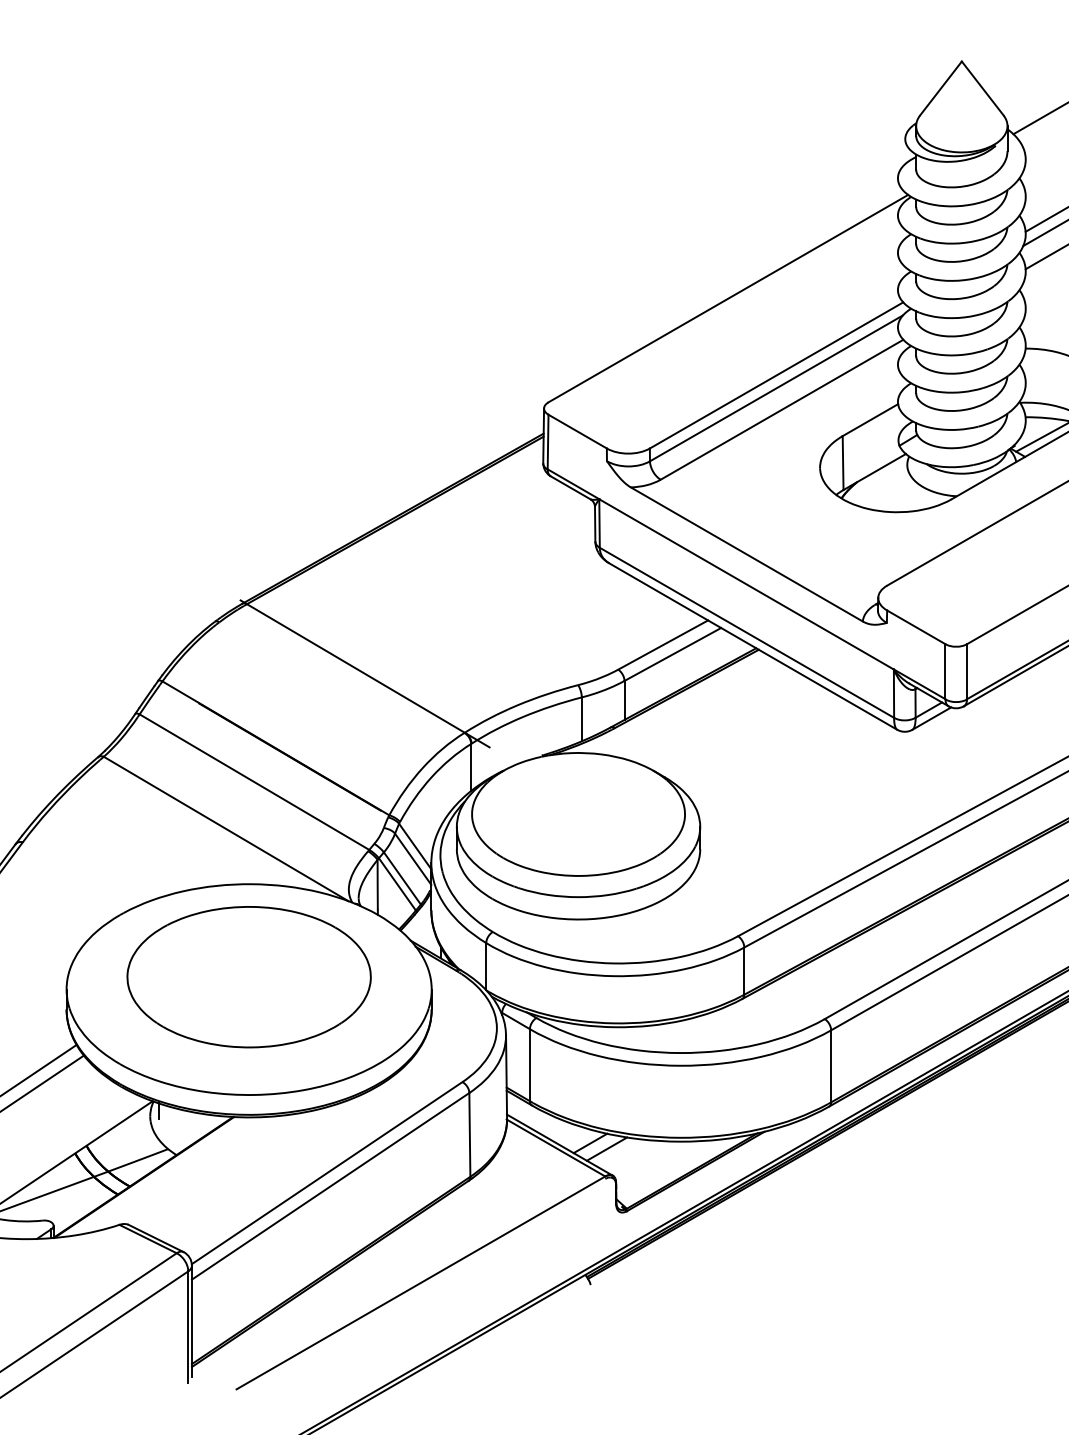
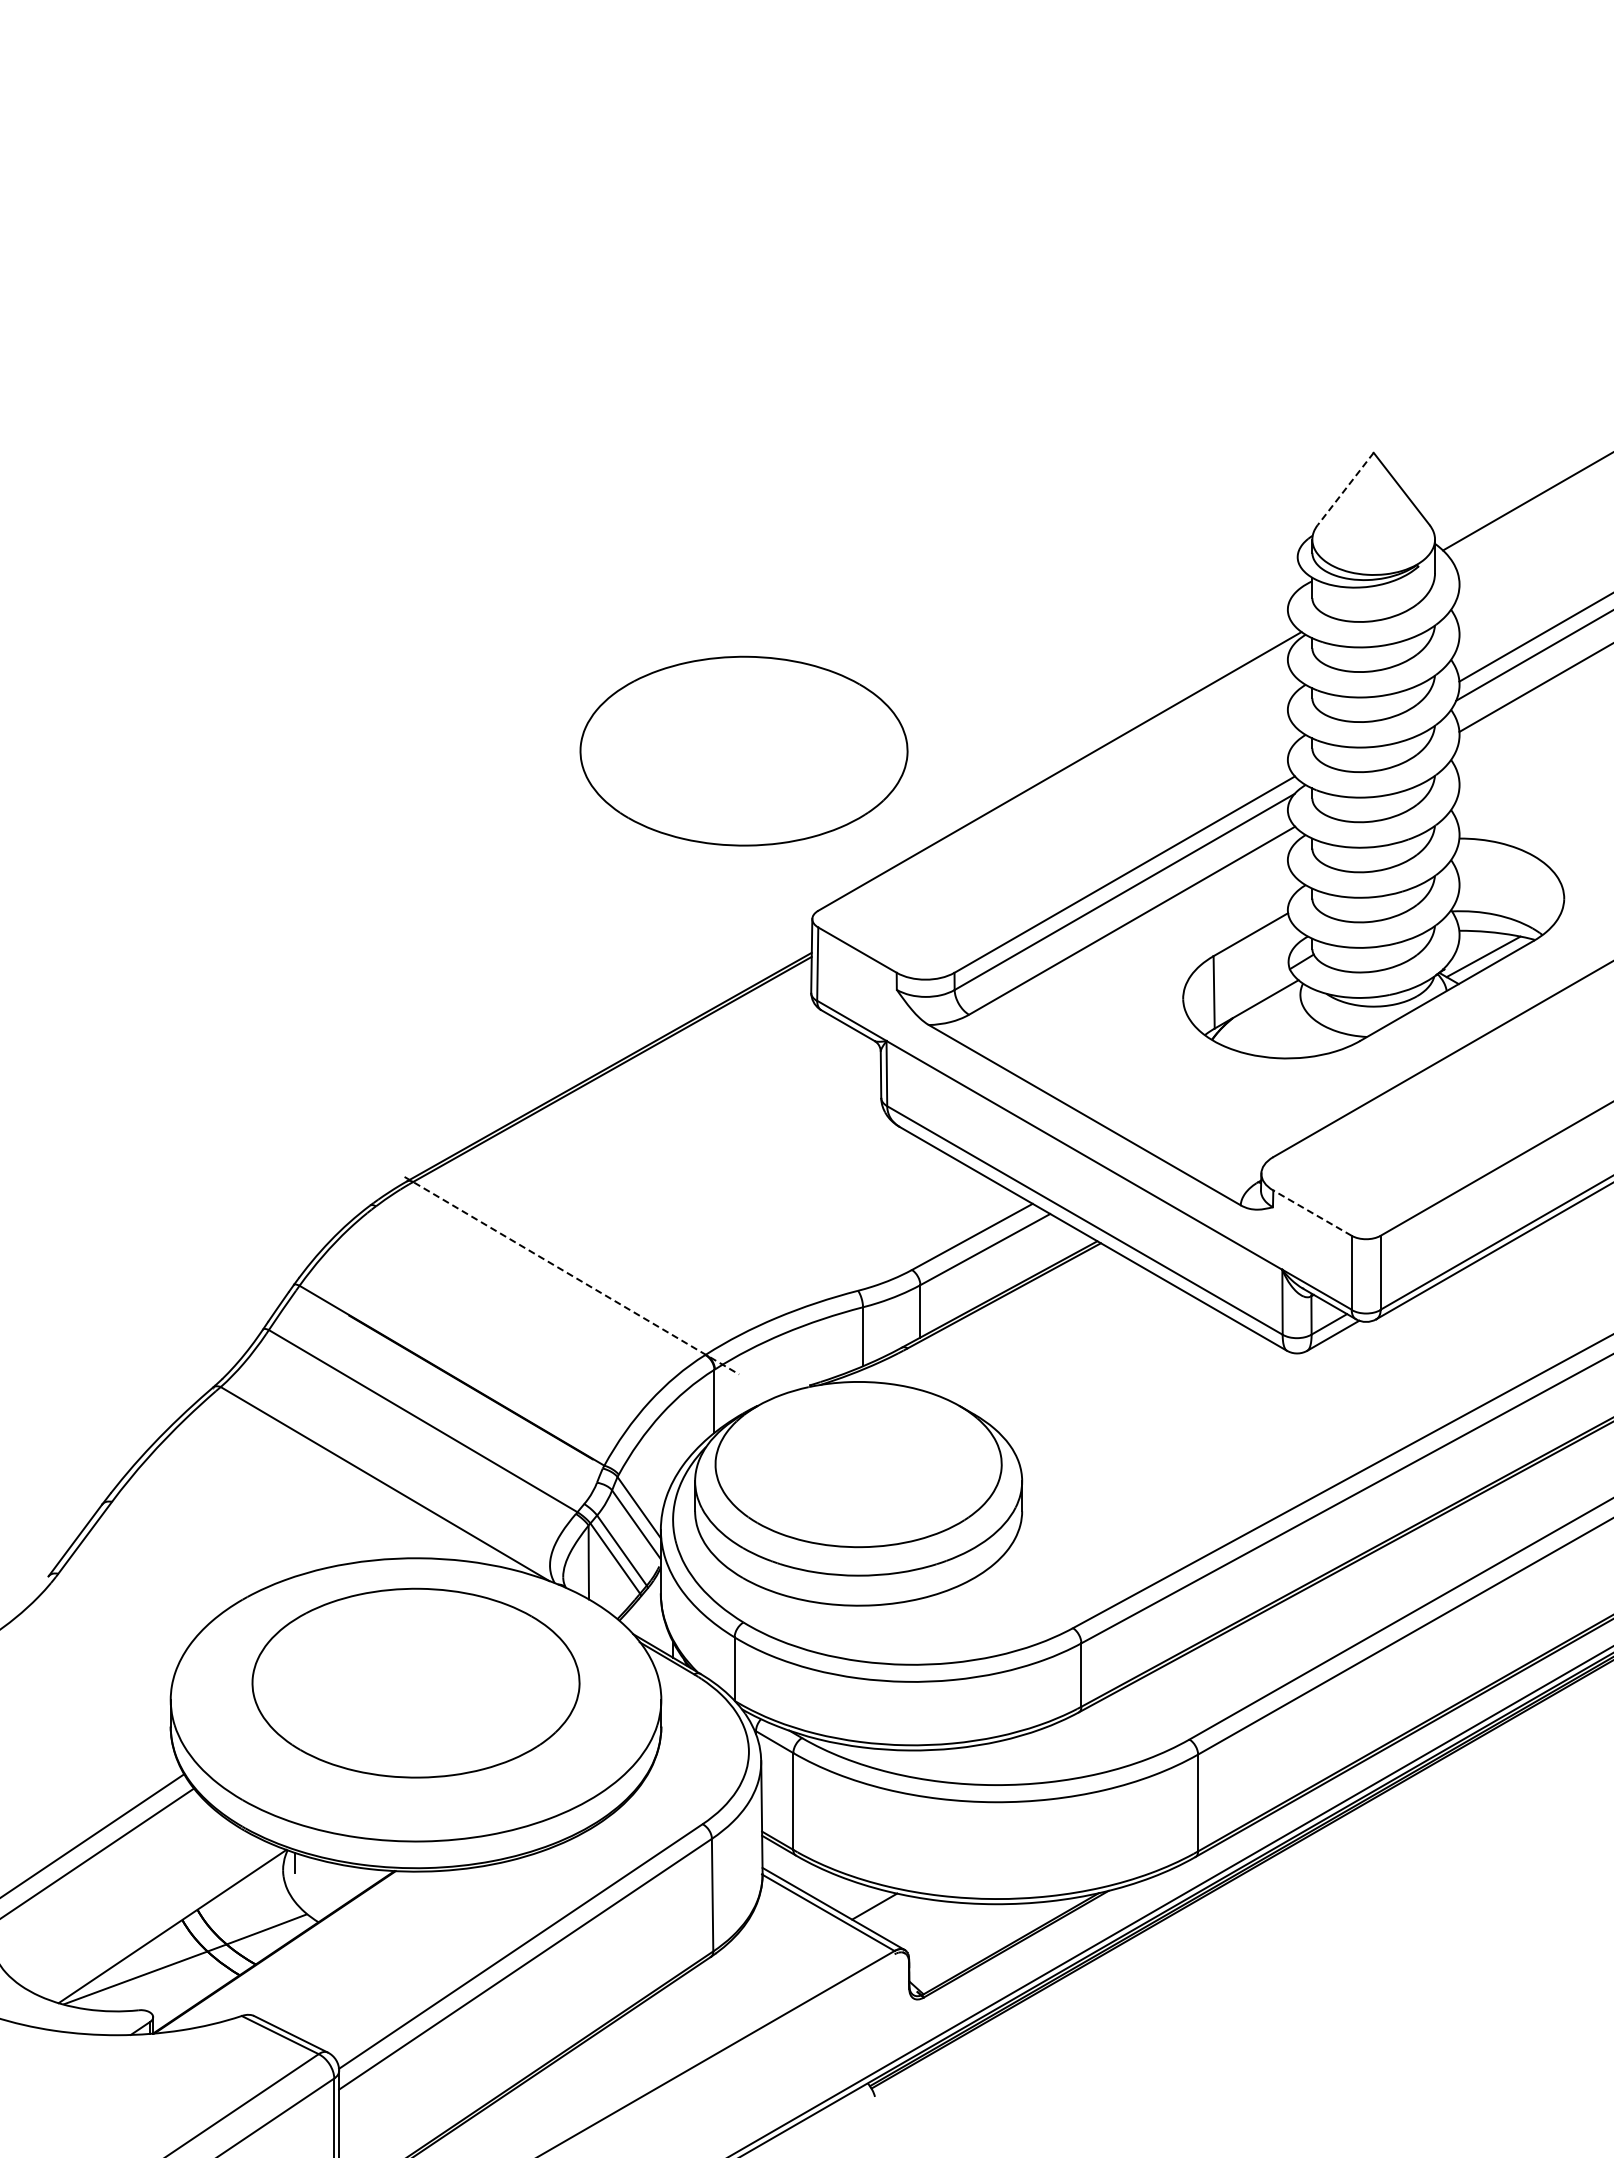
line: (940, 88) -> (1345, 488), solid -> dashed
part: (492, 283) -> (743, 750), added
line: (916, 626) -> (1312, 1212), solid -> dashed
line: (365, 673) -> (572, 1275), solid -> dashed
line: (606, 1148) -> (896, 1913), removed

